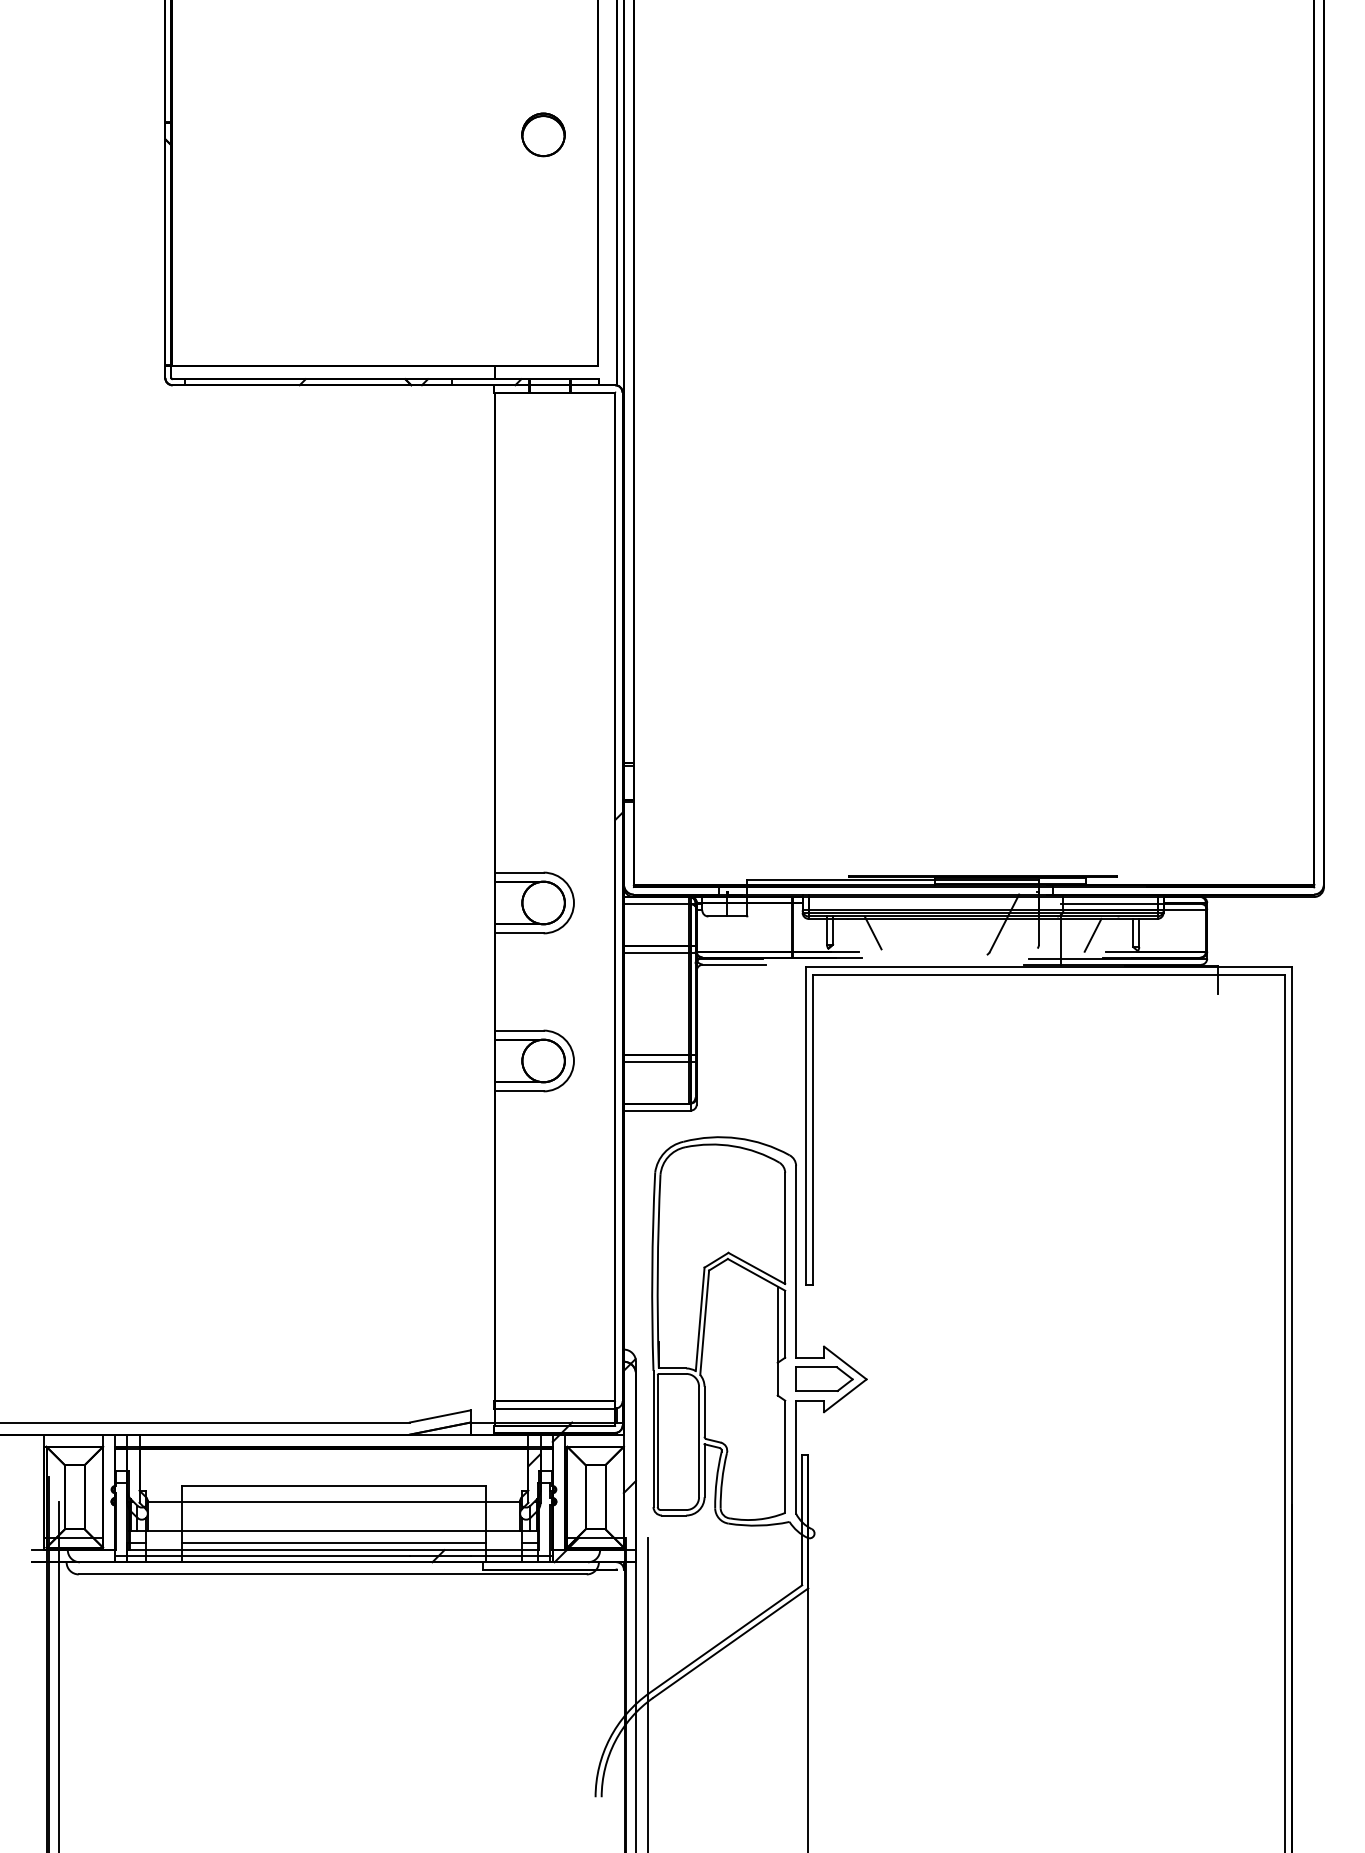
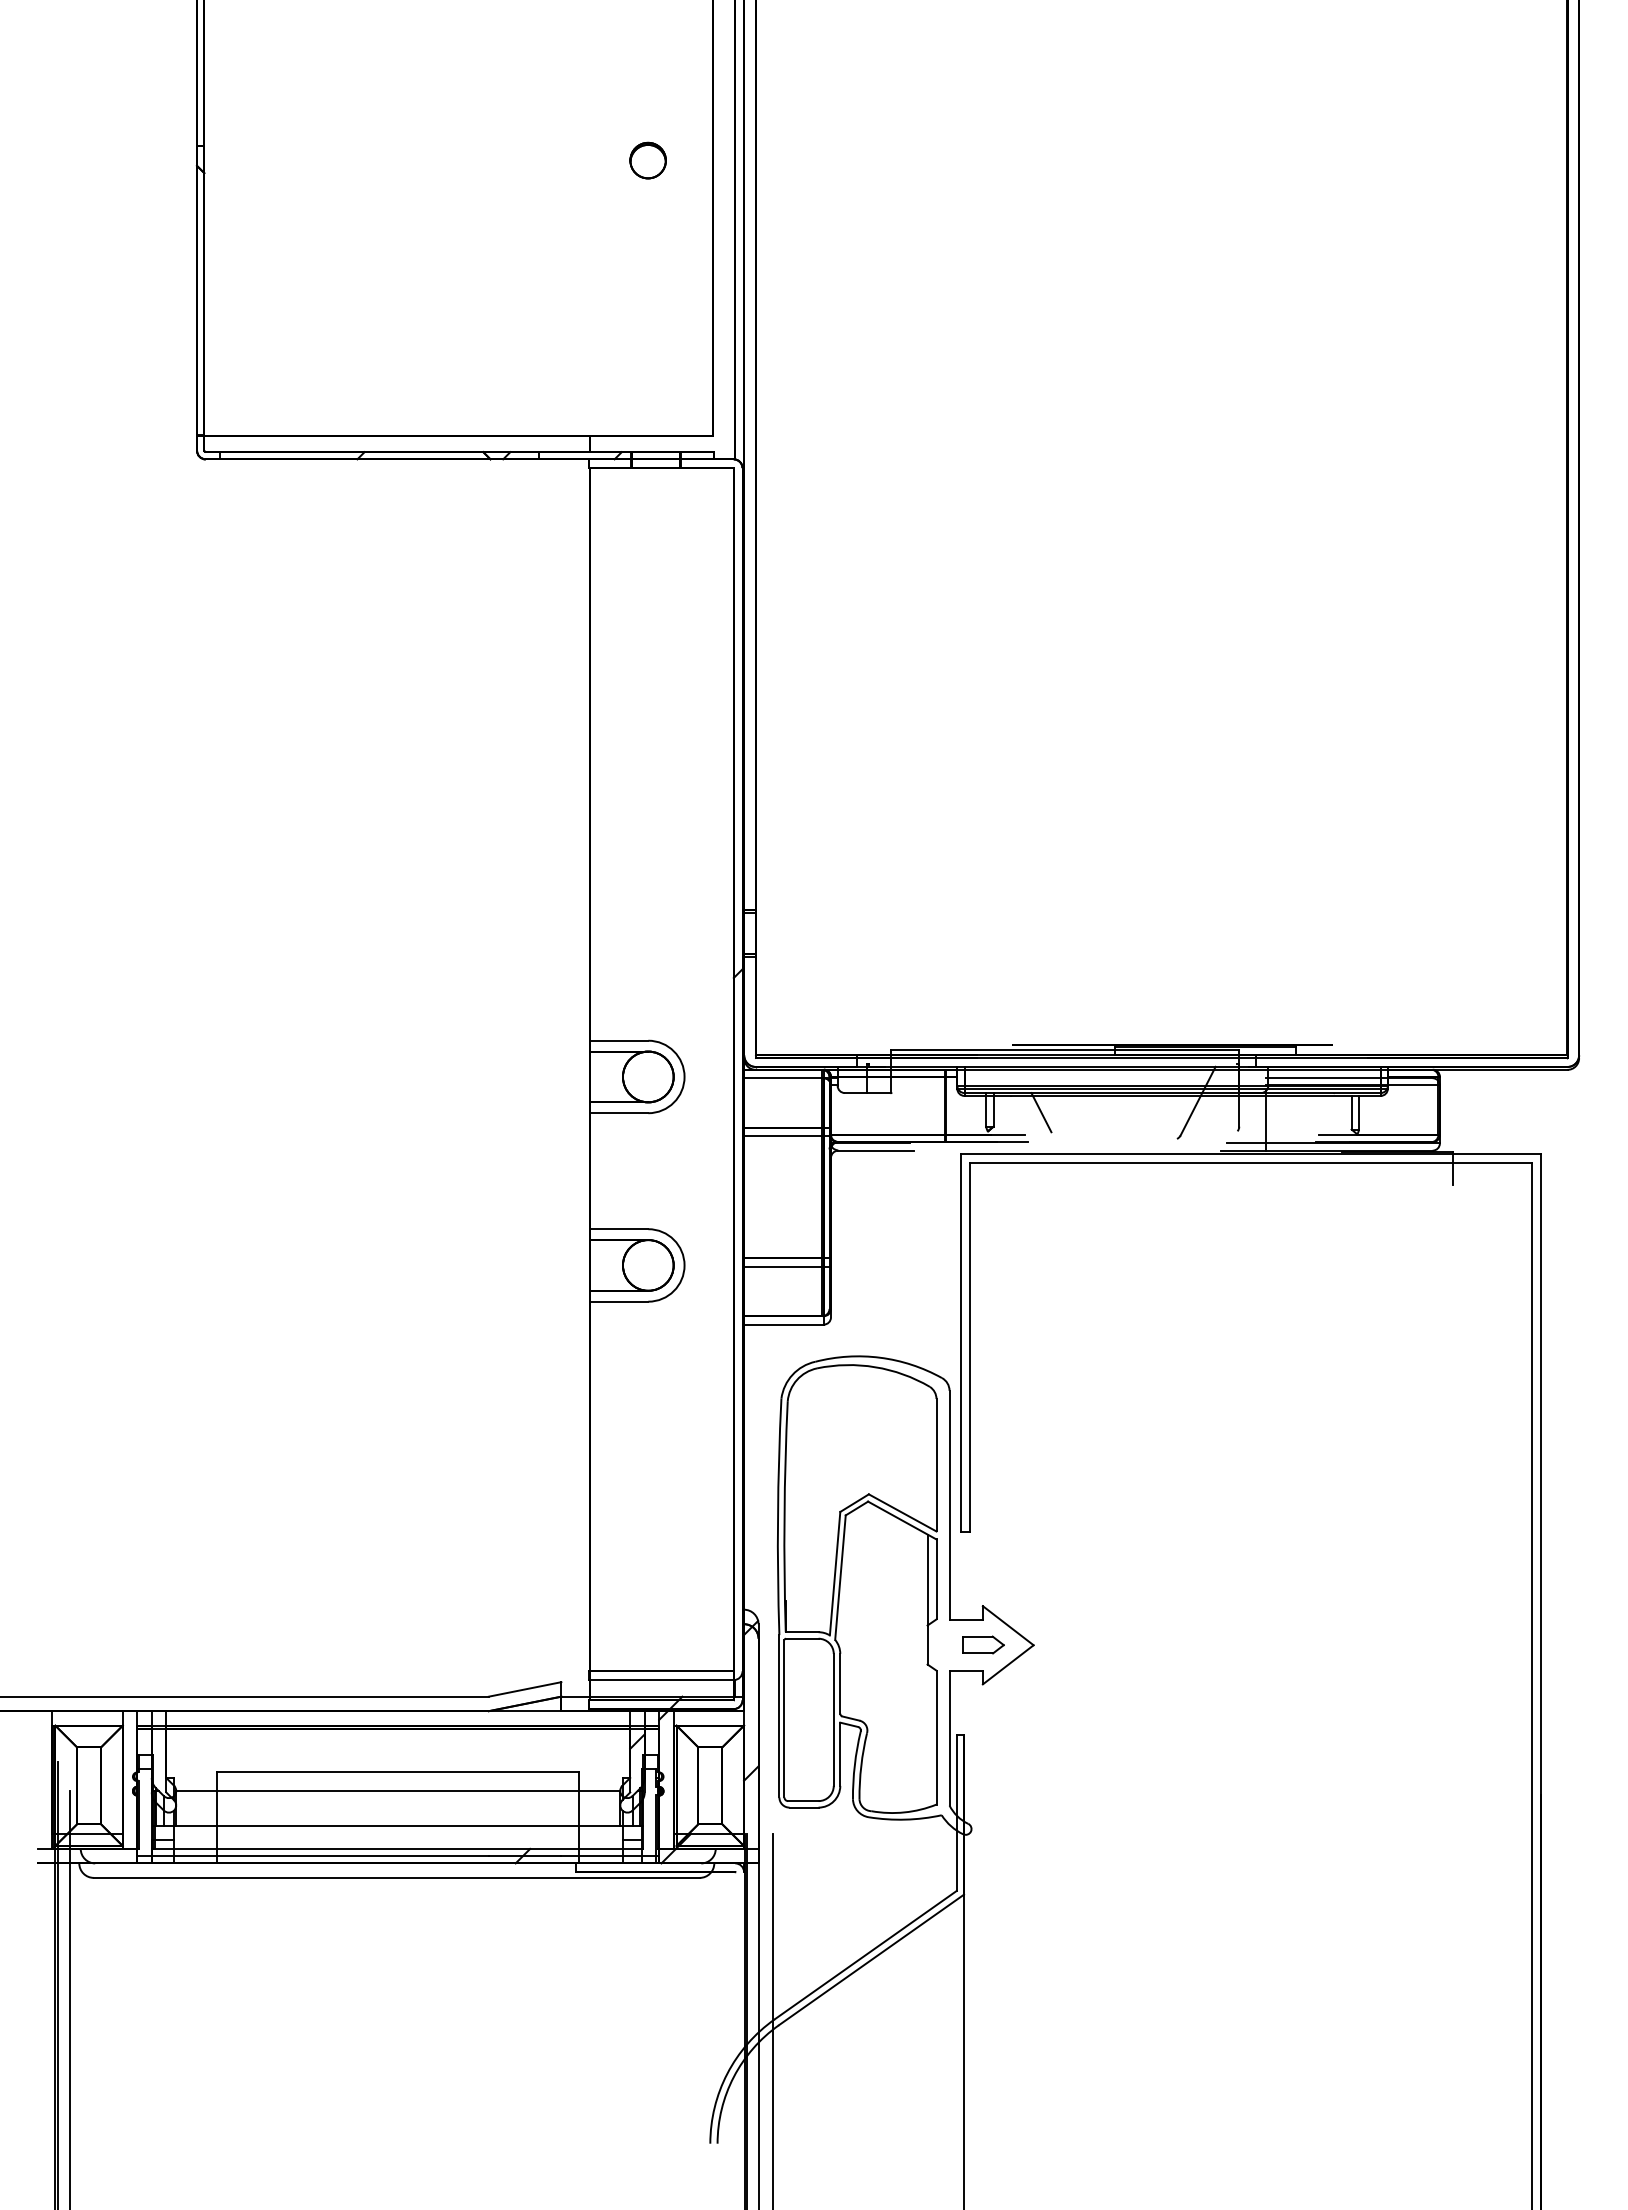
part: (542, 134) -> (647, 160), size x0.7
line: (1092, 935) -> (1303, 1115), removed
part: (824, 1378) -> (983, 1644), size x0.6
line: (334, 1543) -> (398, 1840), removed

